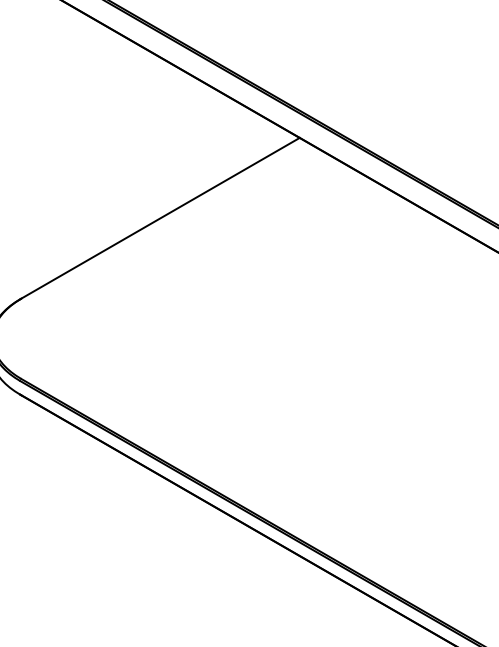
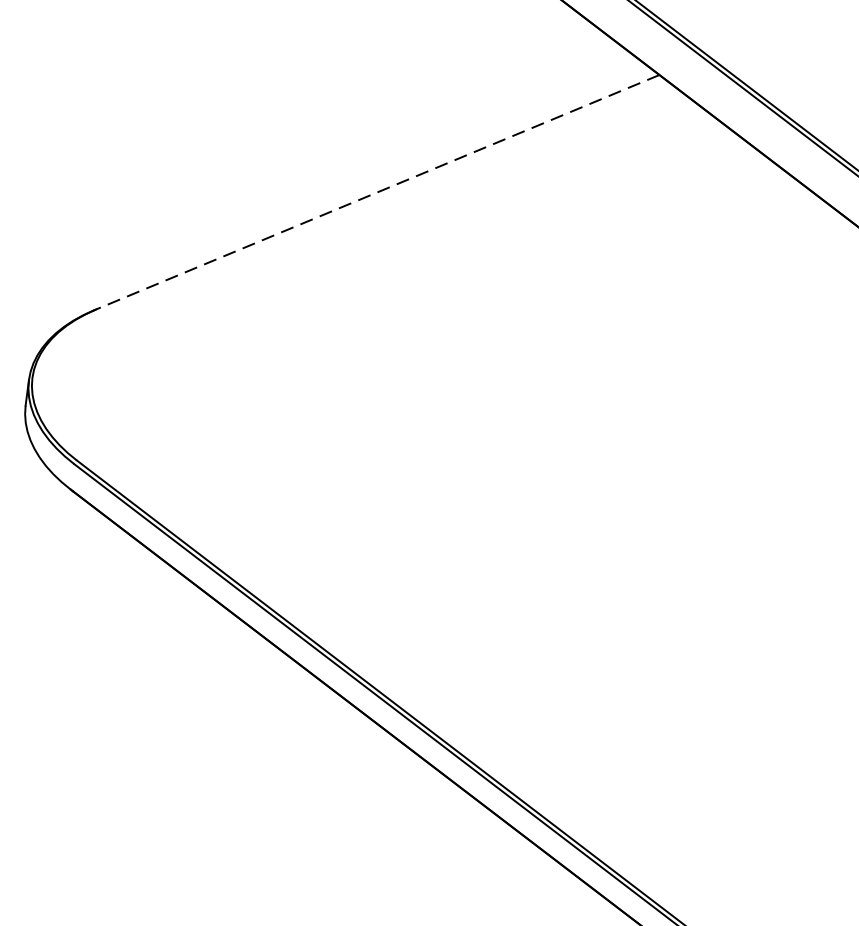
line: (160, 218) -> (377, 192), solid -> dashed

